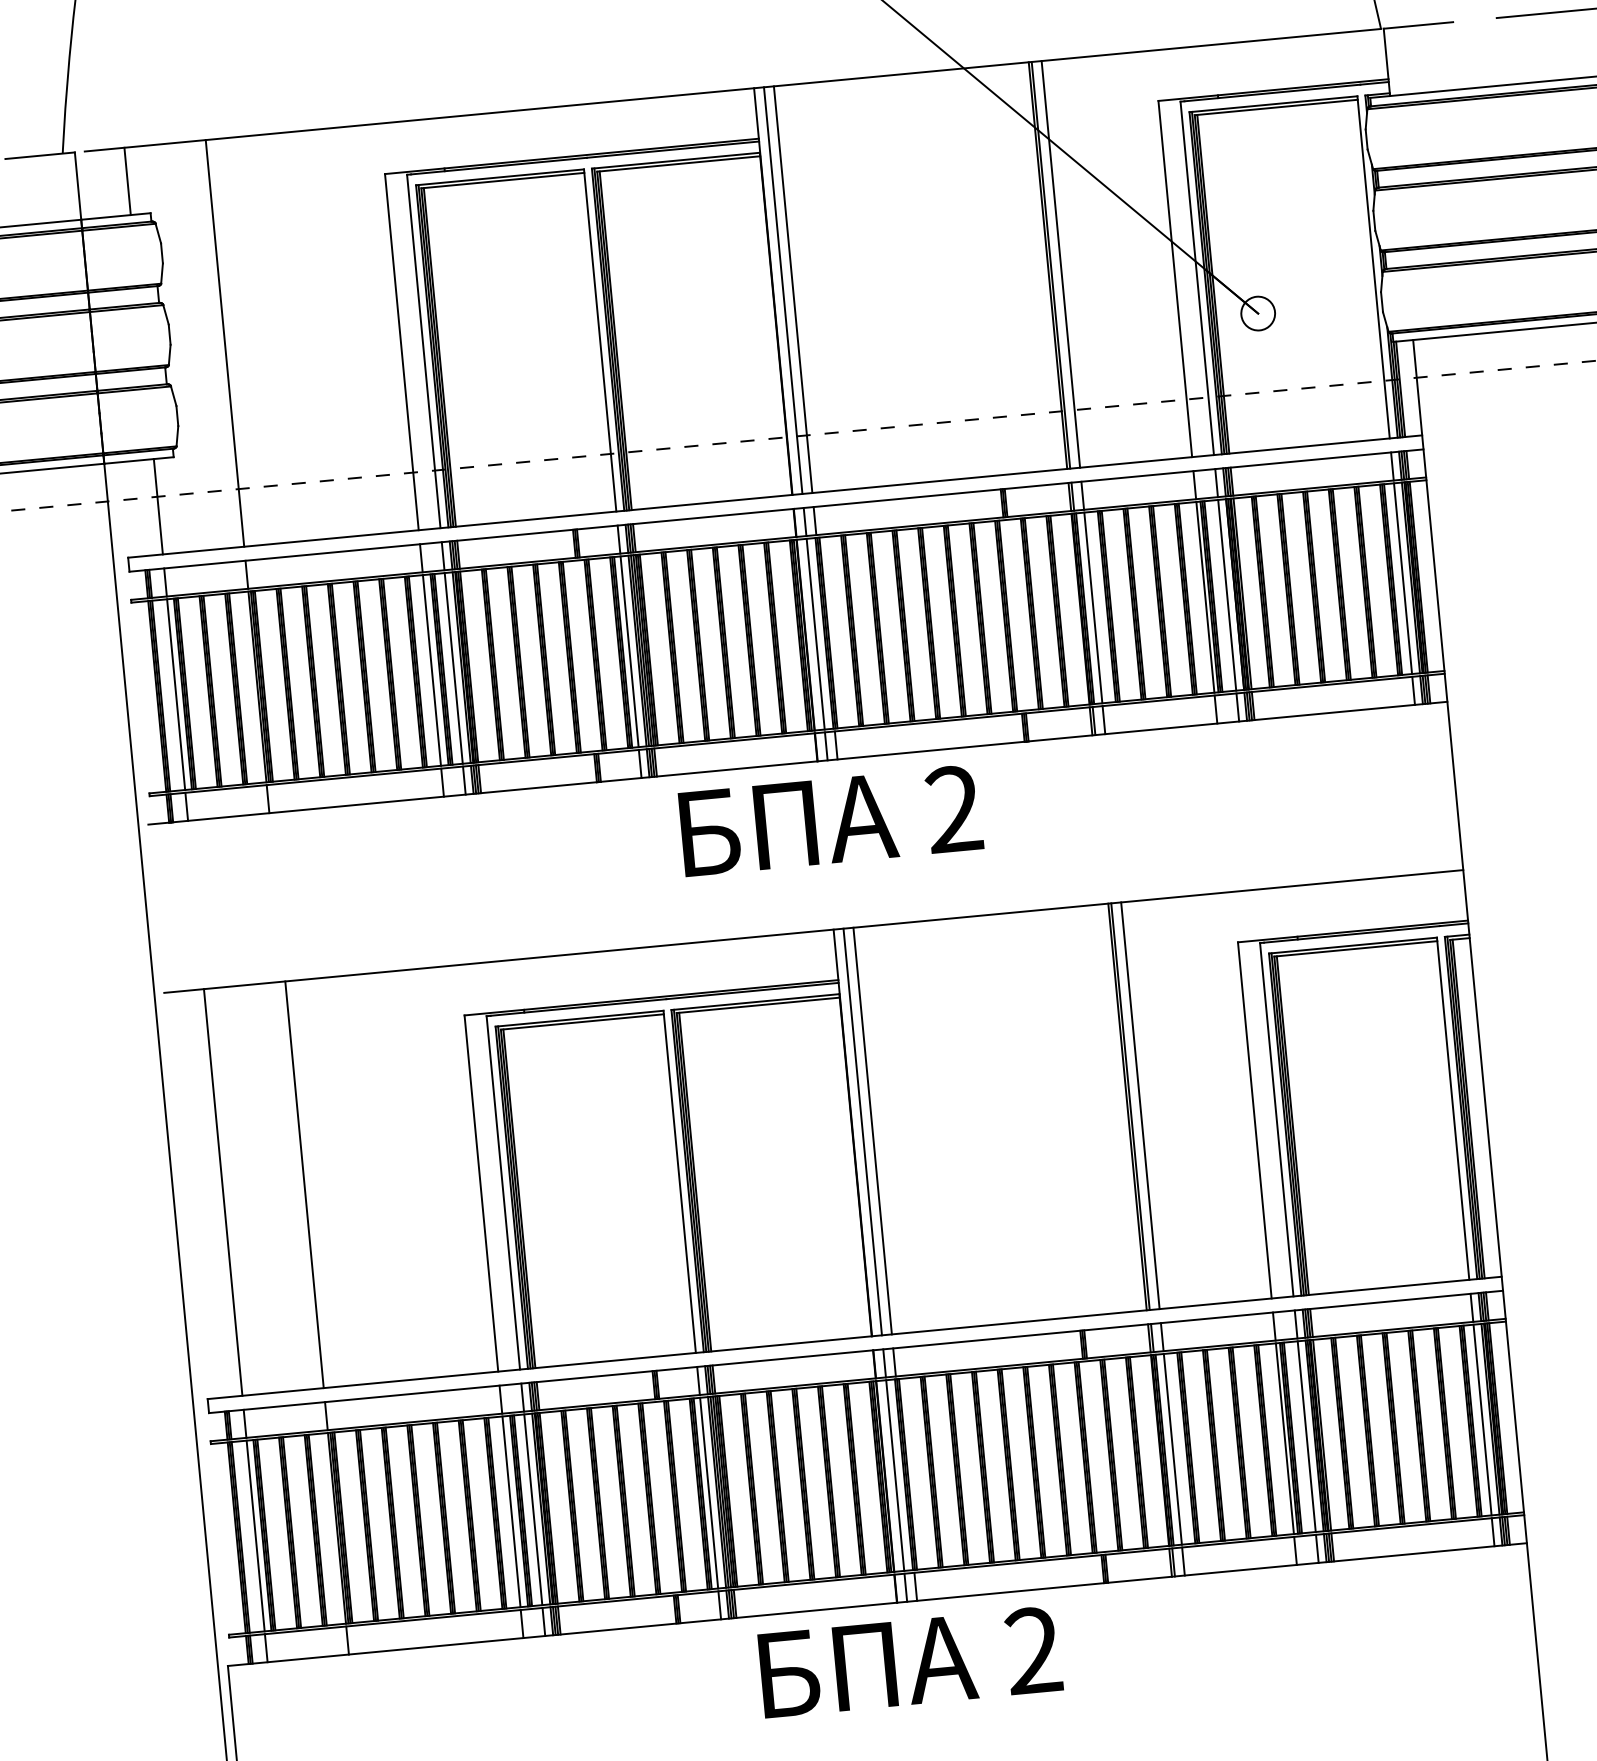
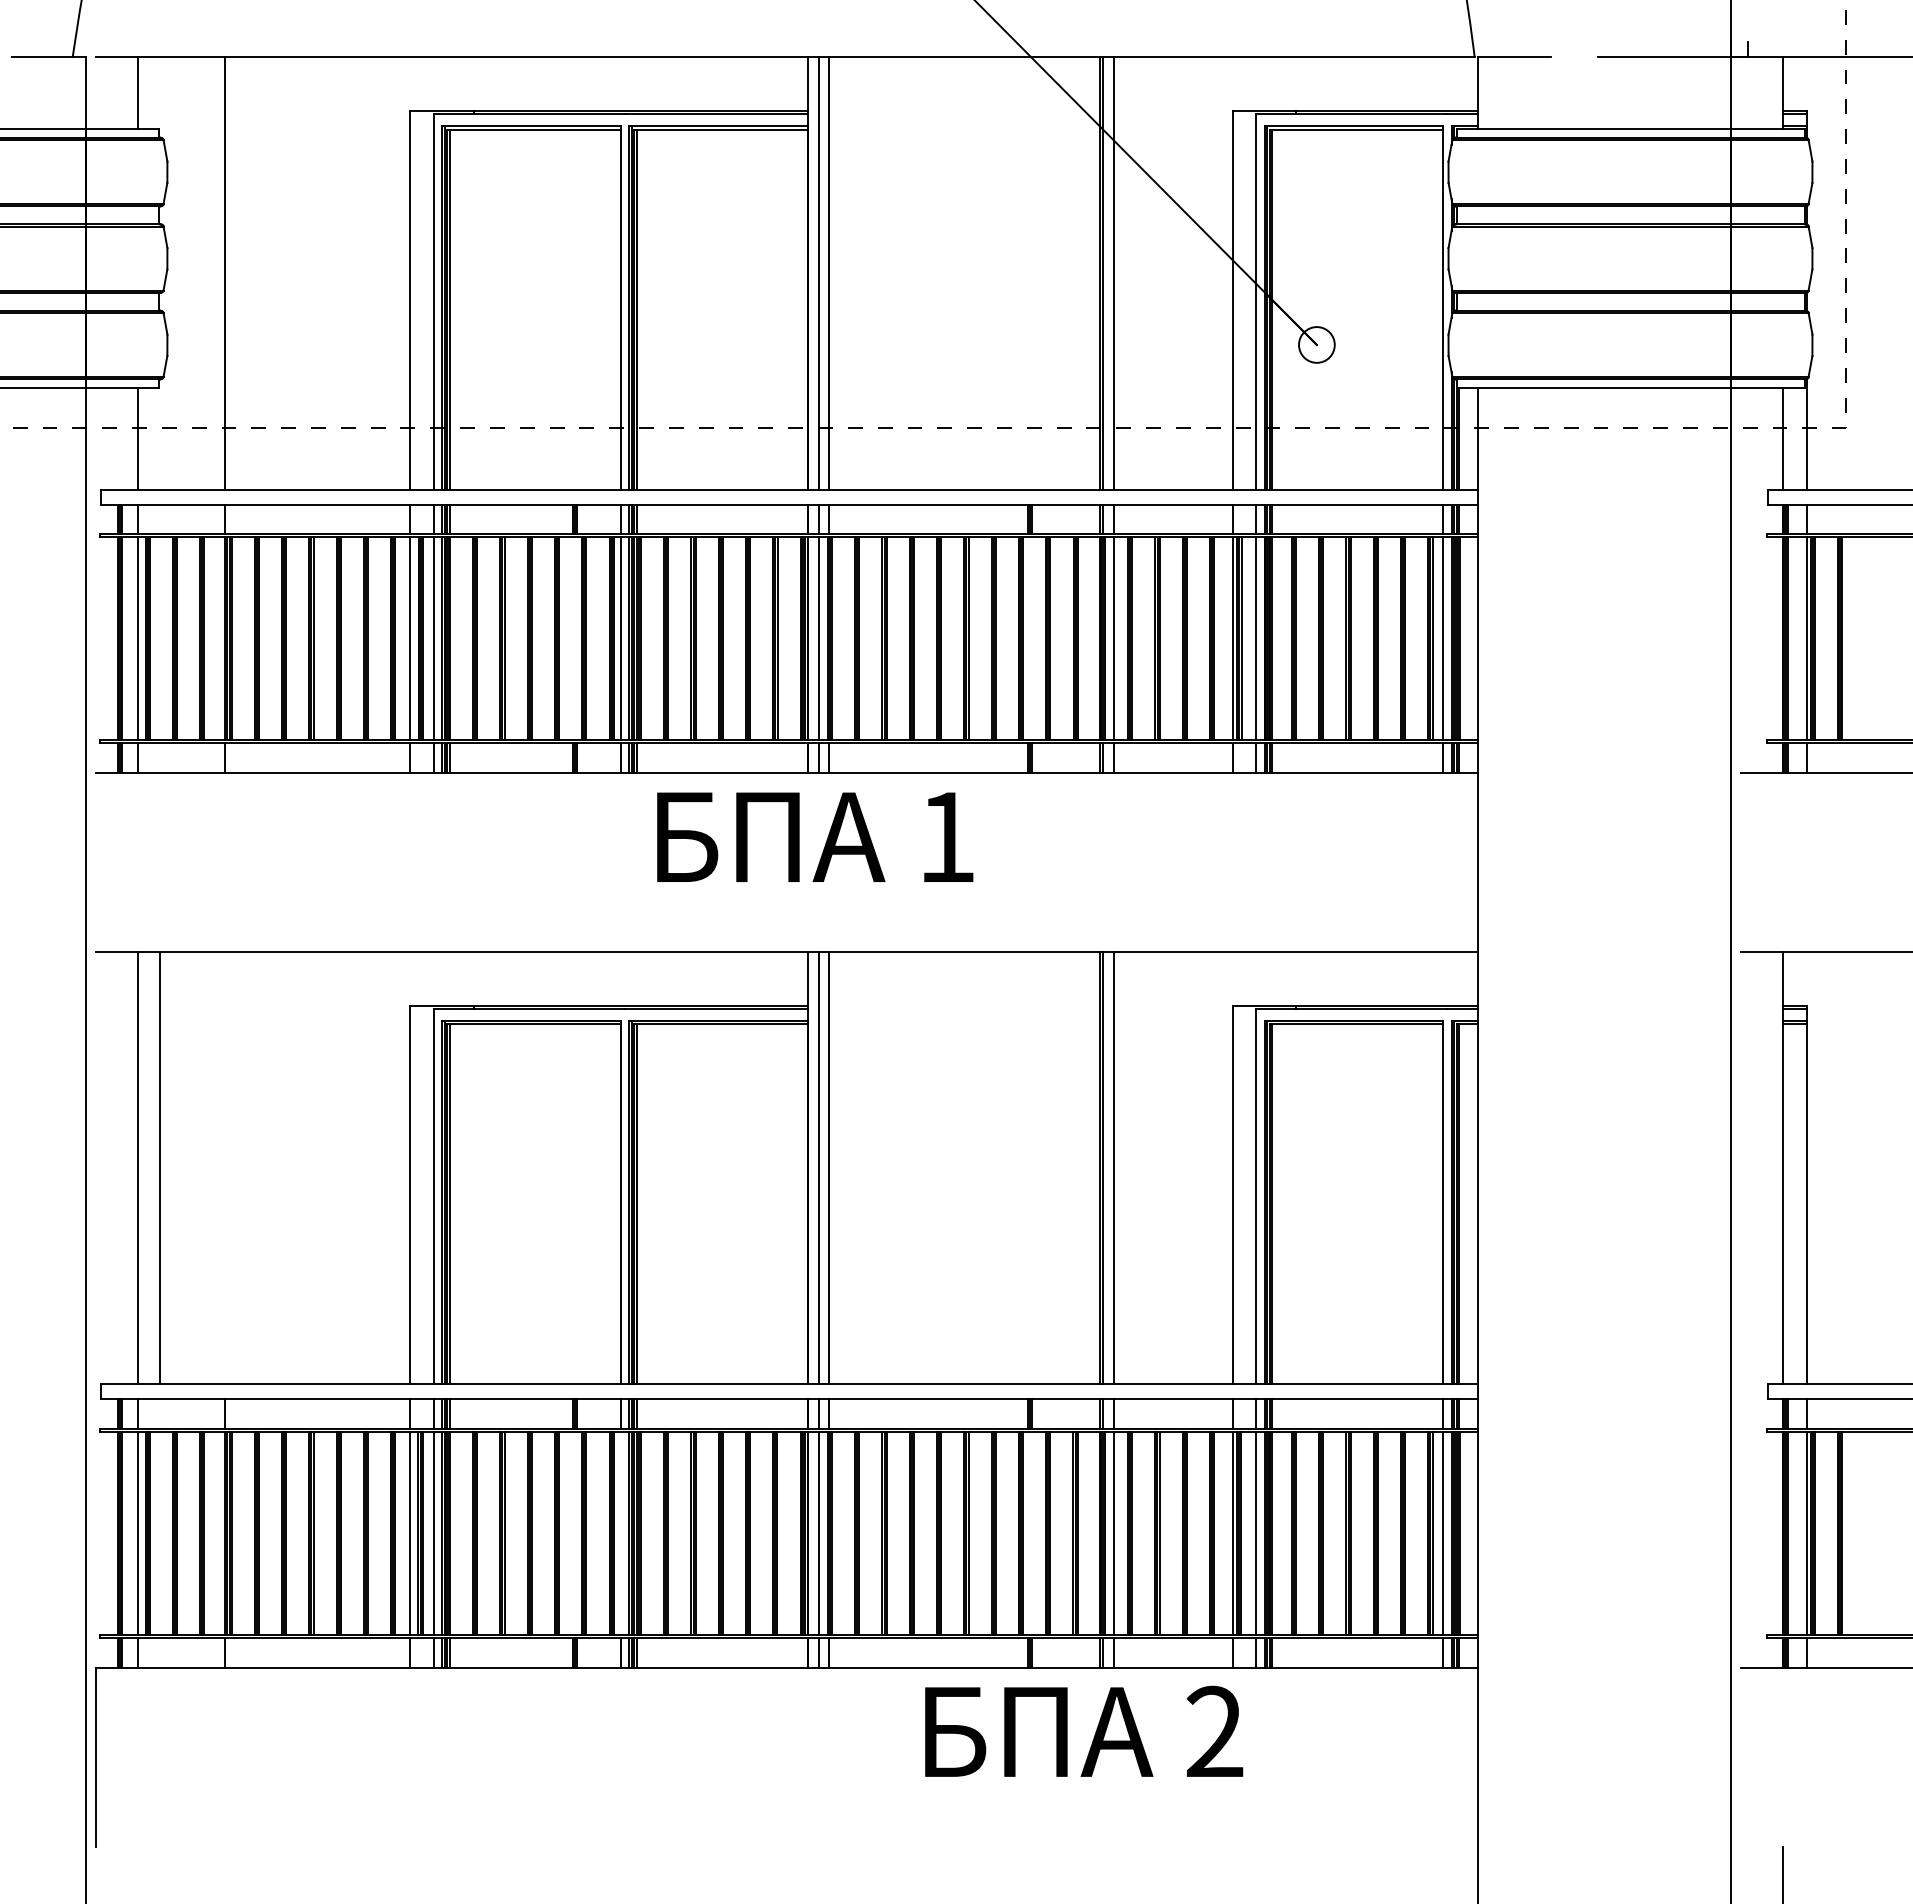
text: (953, 808) -> (946, 836), 2 -> 1
line: (304, 1185) -> (159, 1168), moved
line: (709, 1493) -> (620, 1533), removed
text: (910, 1660) -> (1084, 1730), moved

